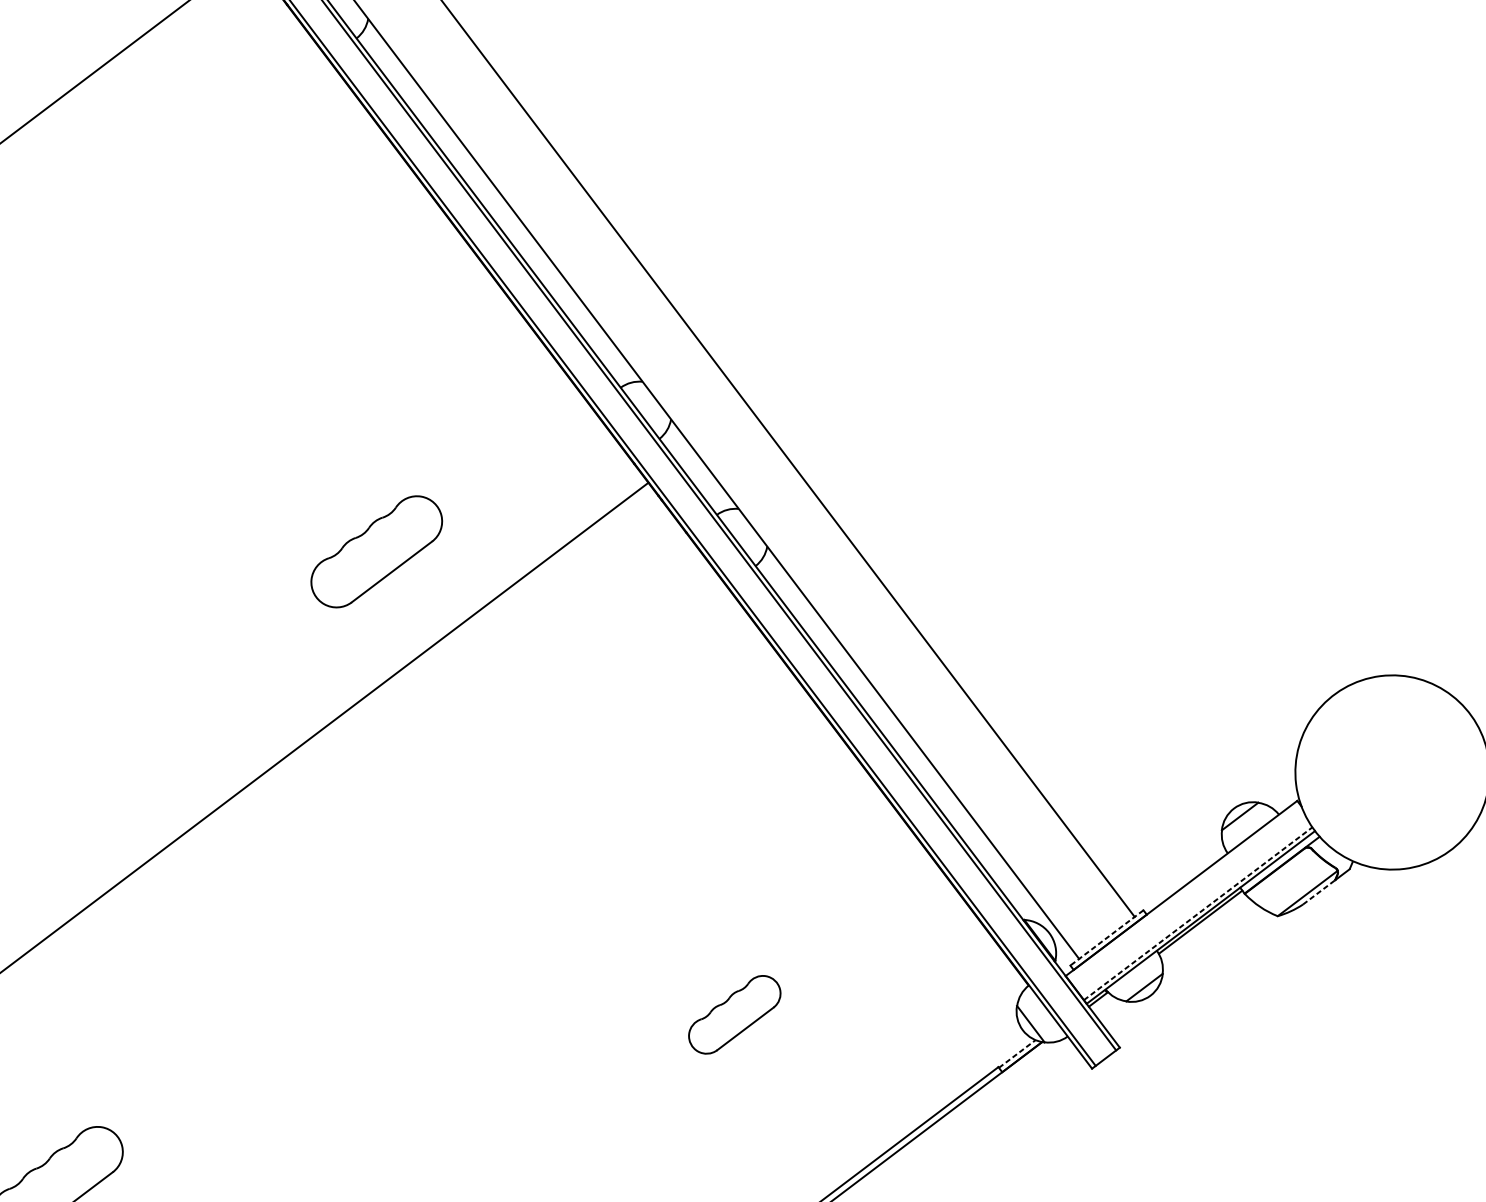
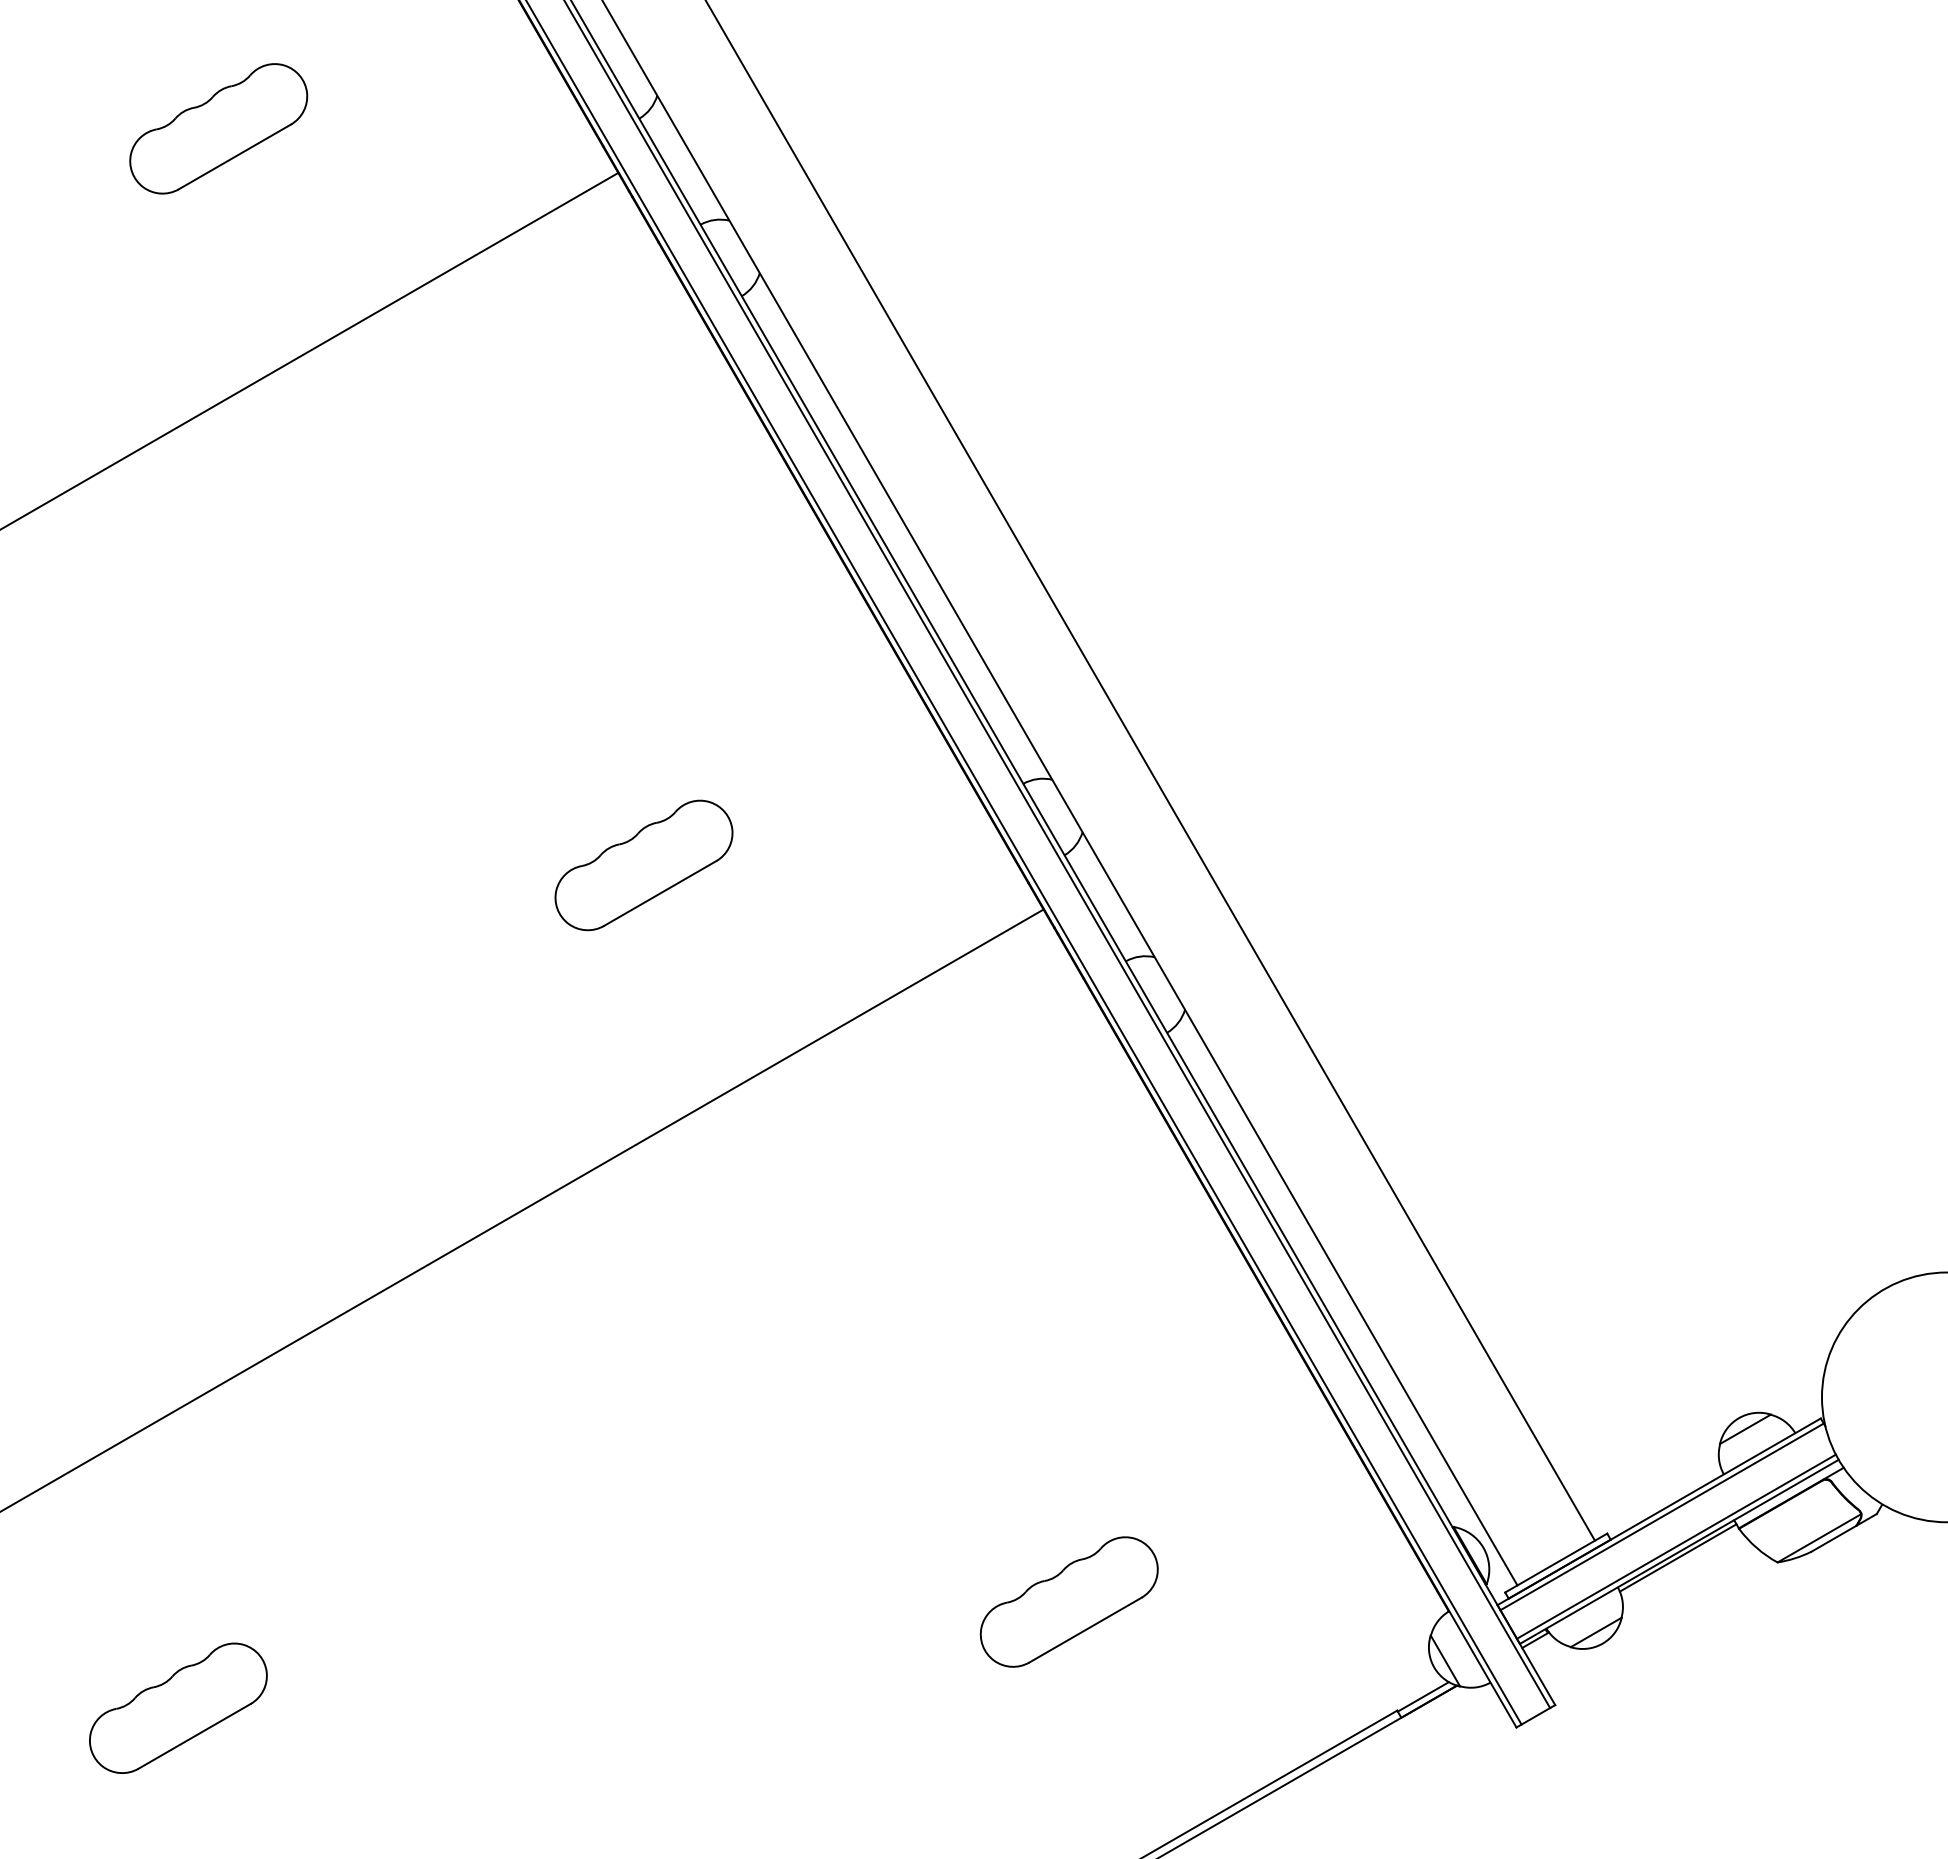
part: (376, 551) -> (643, 865), moved
line: (1183, 891) -> (1661, 1516), added
line: (1319, 892) -> (1834, 1538), dashed -> solid
line: (1198, 913) -> (1676, 1546), dashed -> solid
line: (1107, 938) -> (1556, 1563), dashed -> solid
part: (734, 1014) -> (1068, 1601), size x1.43
line: (1017, 1053) -> (1423, 1696), dashed -> solid

